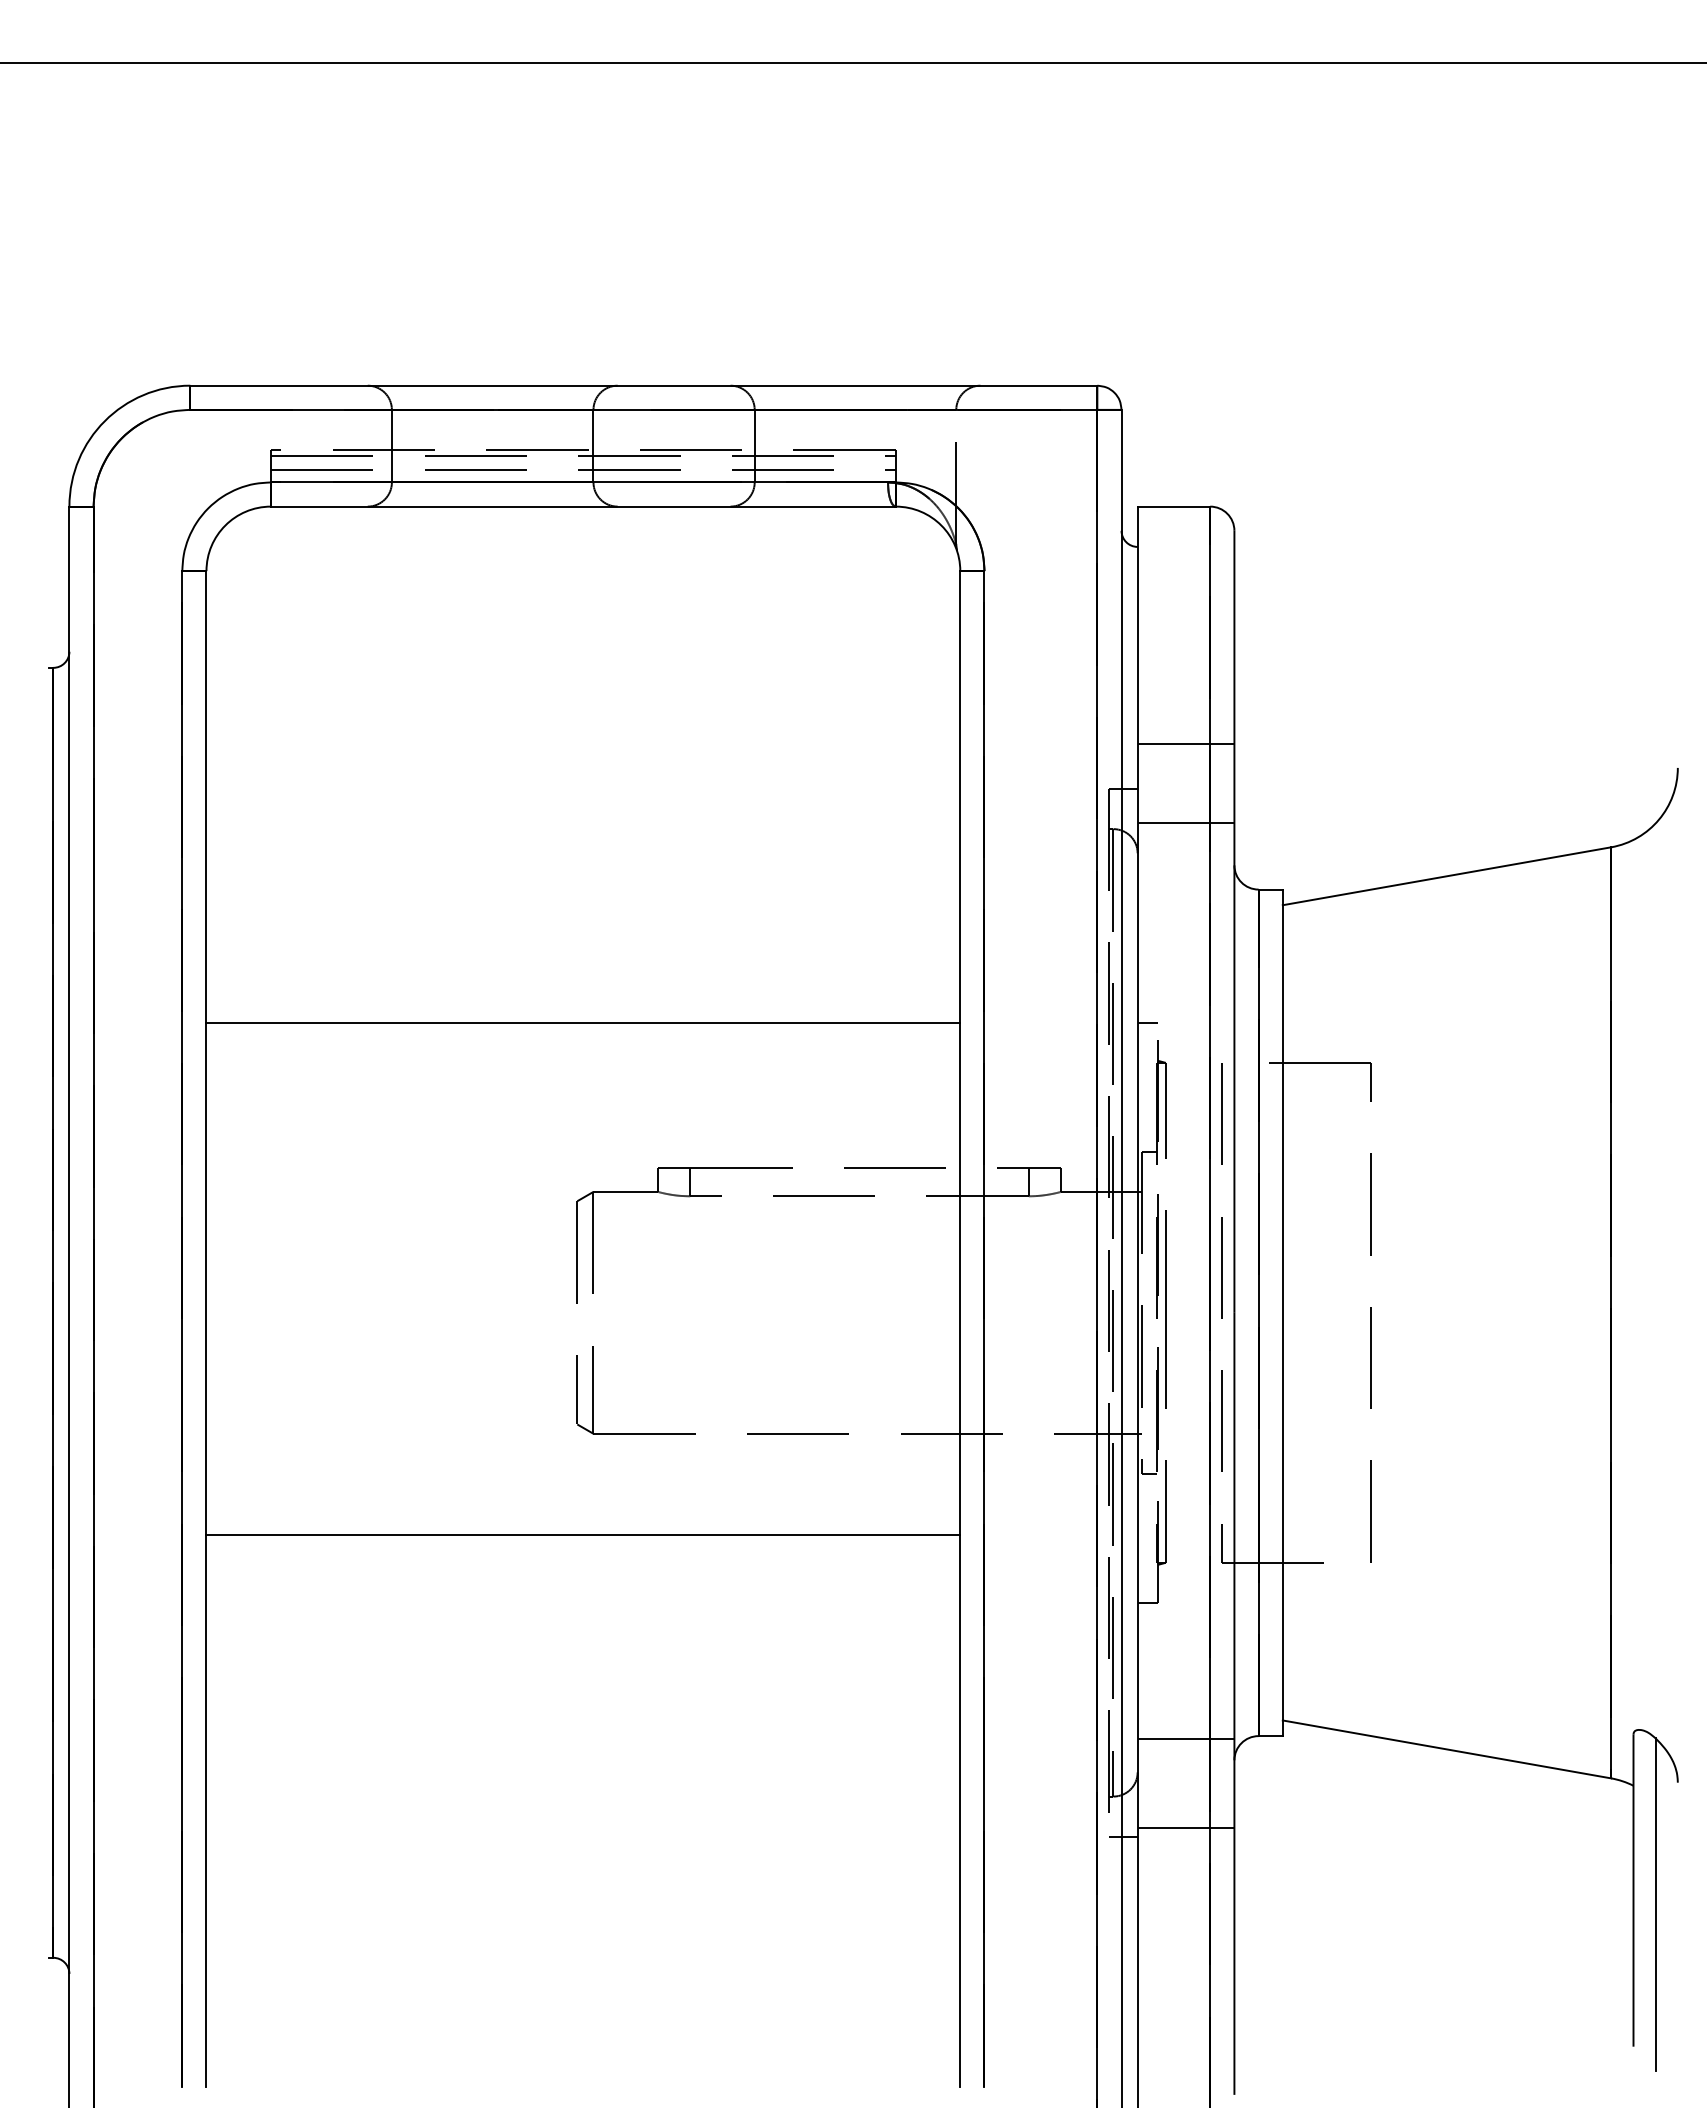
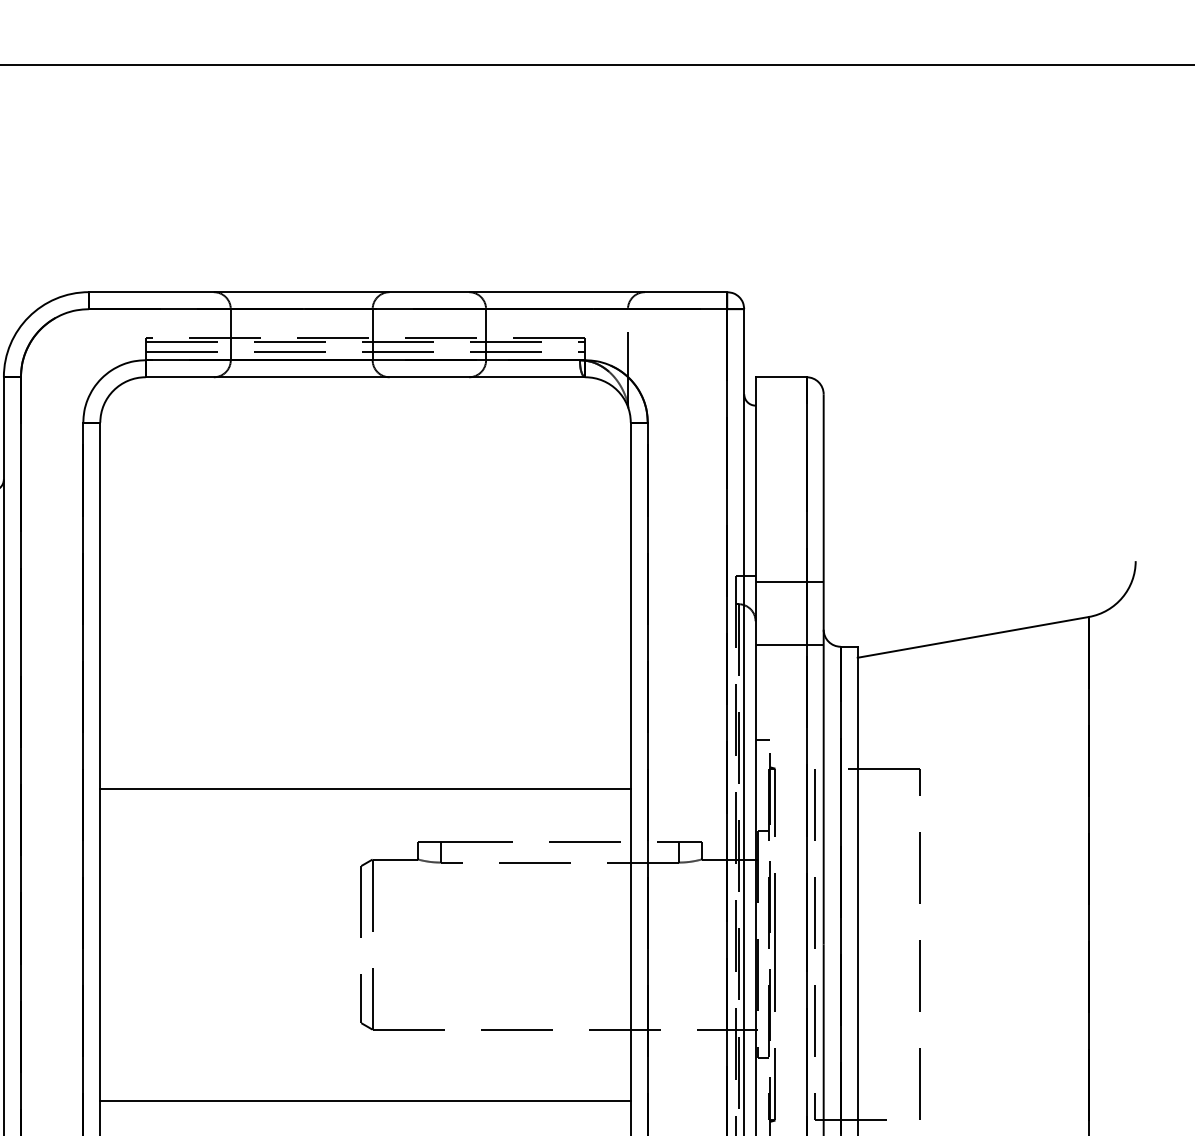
line: (1185, 744) -> (789, 582), moved
line: (1185, 822) -> (789, 644), moved
line: (583, 1023) -> (365, 788), moved

